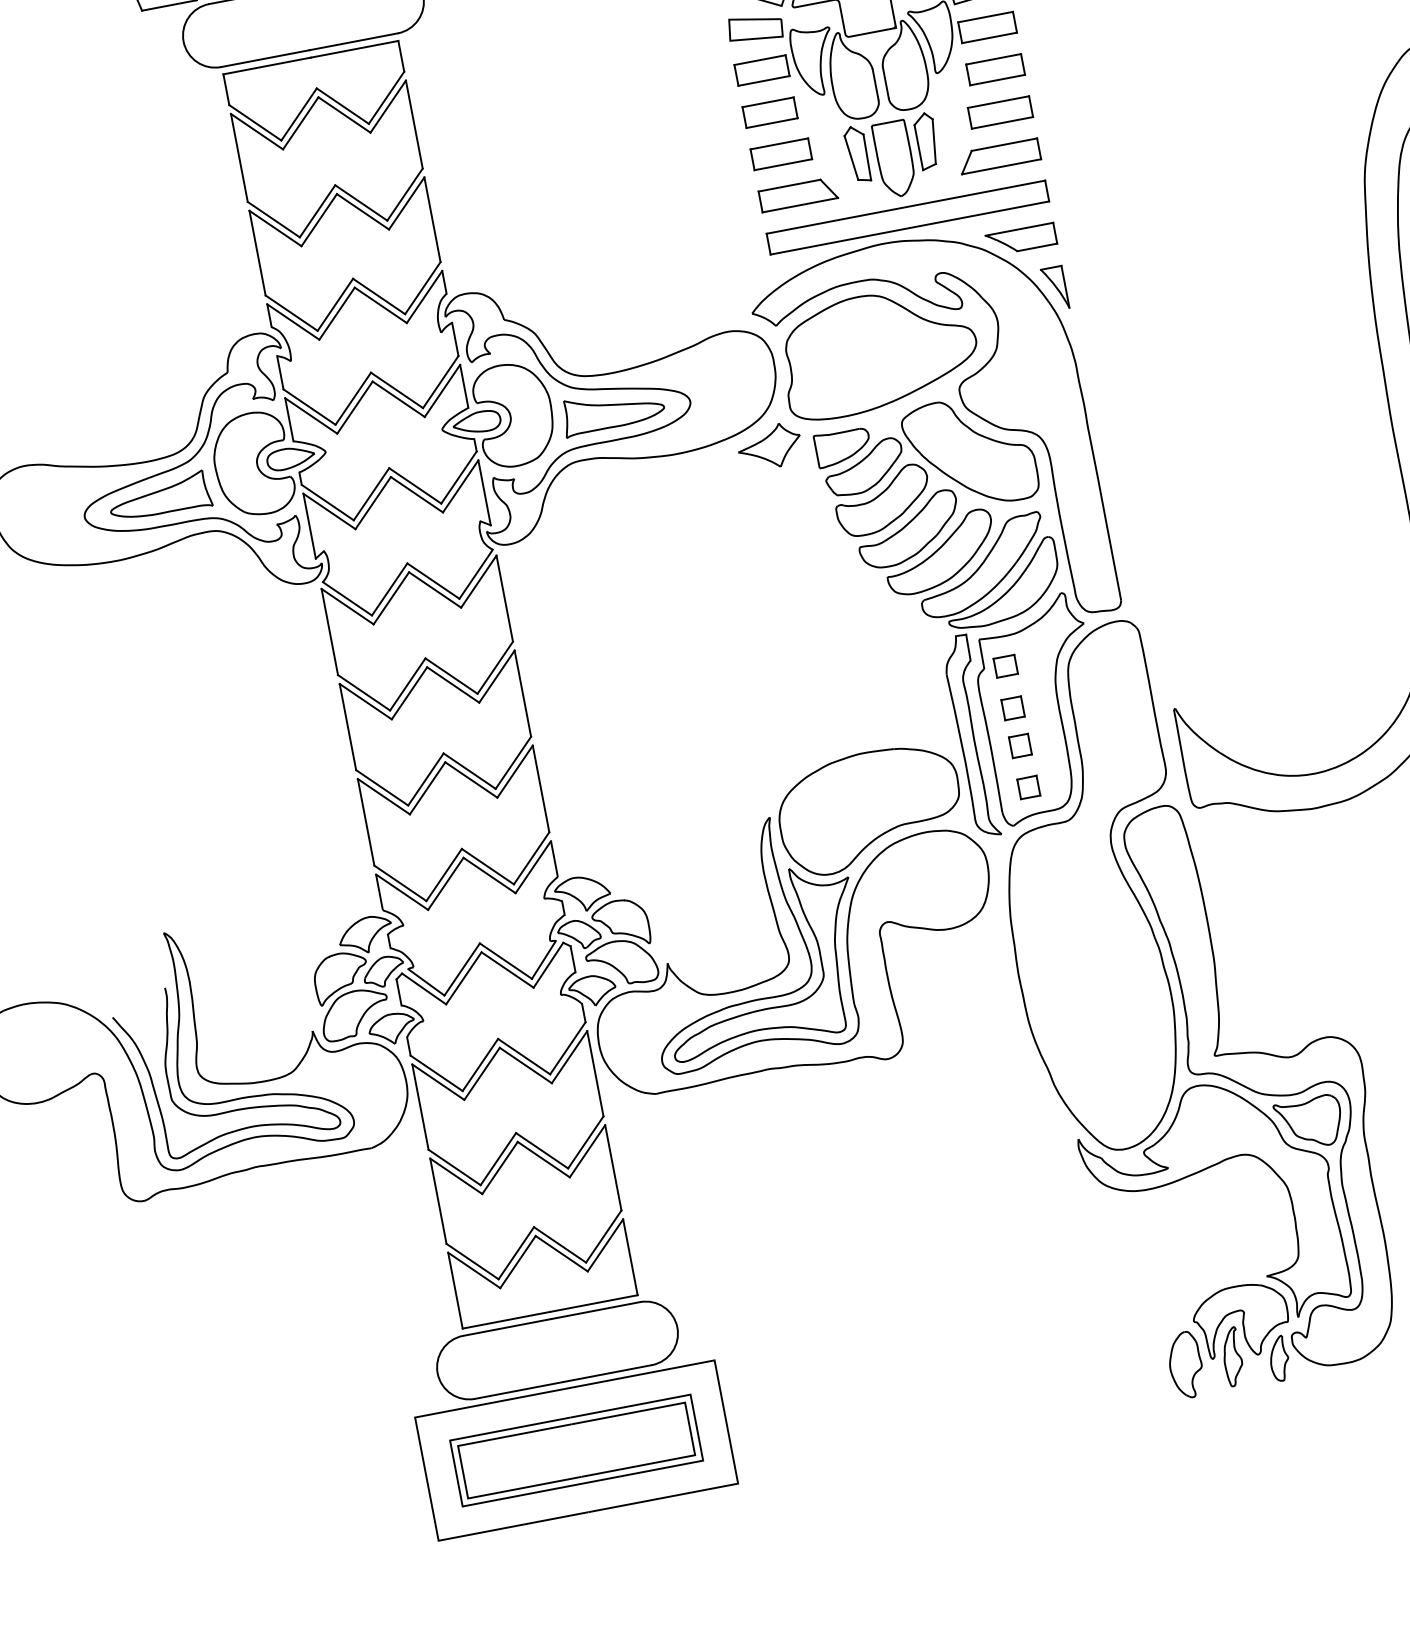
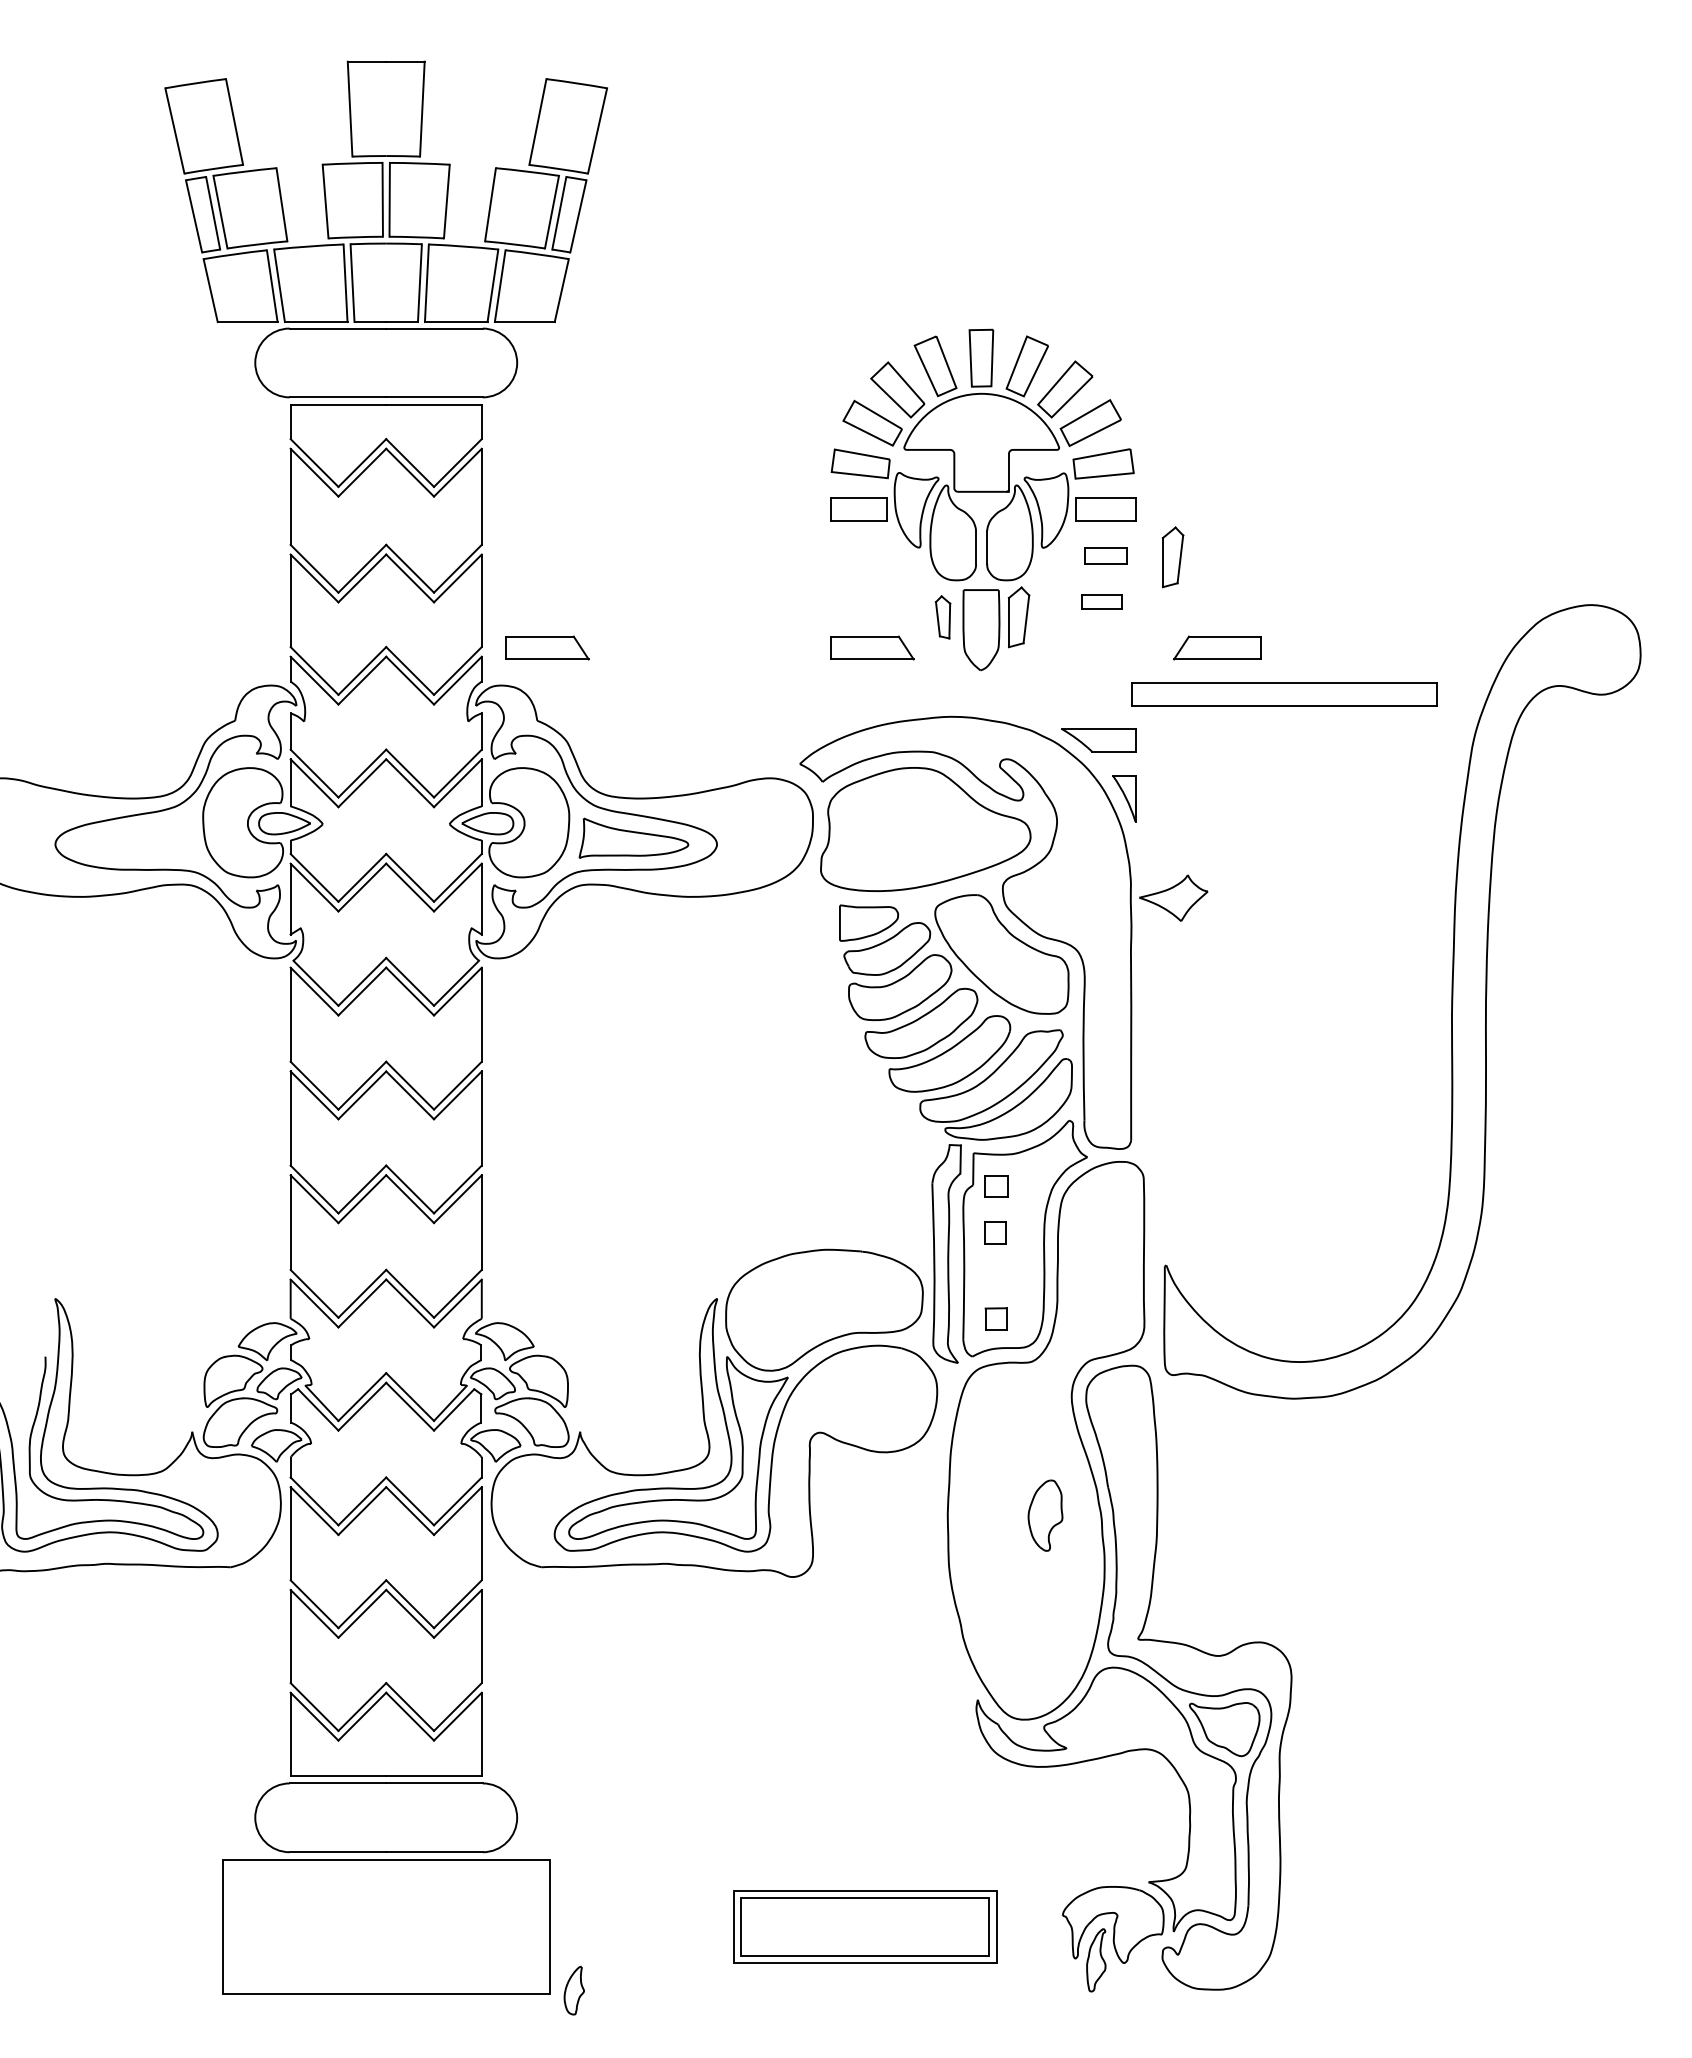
part: (1058, 59) -> (1173, 557), added
part: (995, 69) -> (1105, 555), size x0.7
part: (769, 112) -> (858, 555), removed
part: (1000, 112) -> (1102, 601), size x0.6
part: (781, 153) -> (862, 601), removed
part: (857, 154) -> (942, 617), size x0.7
part: (999, 155) -> (1217, 647), moved
part: (908, 217) -> (1284, 694), moved
part: (500, 251) -> (547, 647), added
part: (769, 446) -> (1173, 897), moved
part: (159, 496) -> (138, 837), removed
part: (1020, 745) -> (995, 1273), removed
curve: (1272, 1357) -> (567, 1987), moved
part: (1185, 1365) -> (1045, 1515), moved
part: (576, 1449) -> (865, 1926), moved

